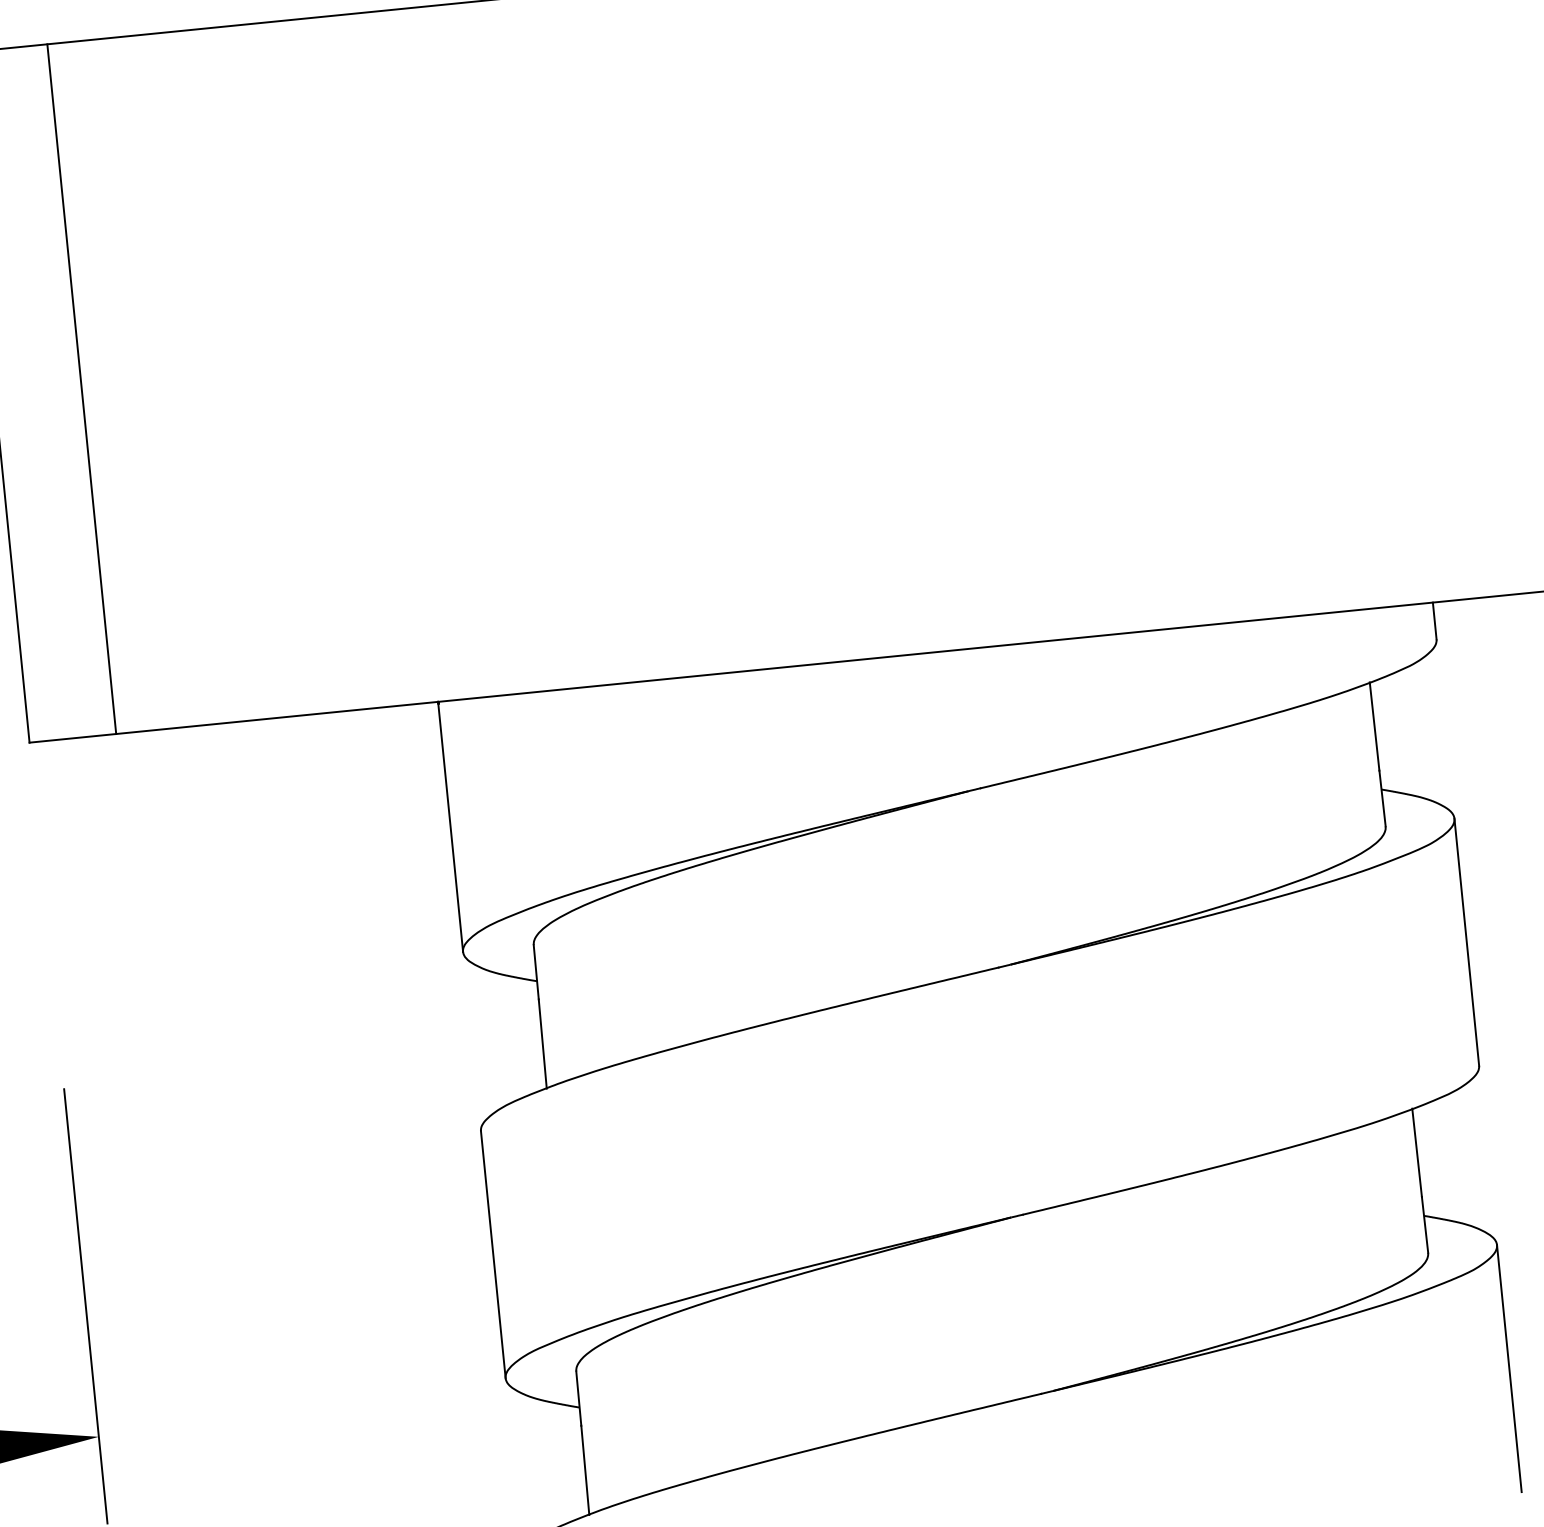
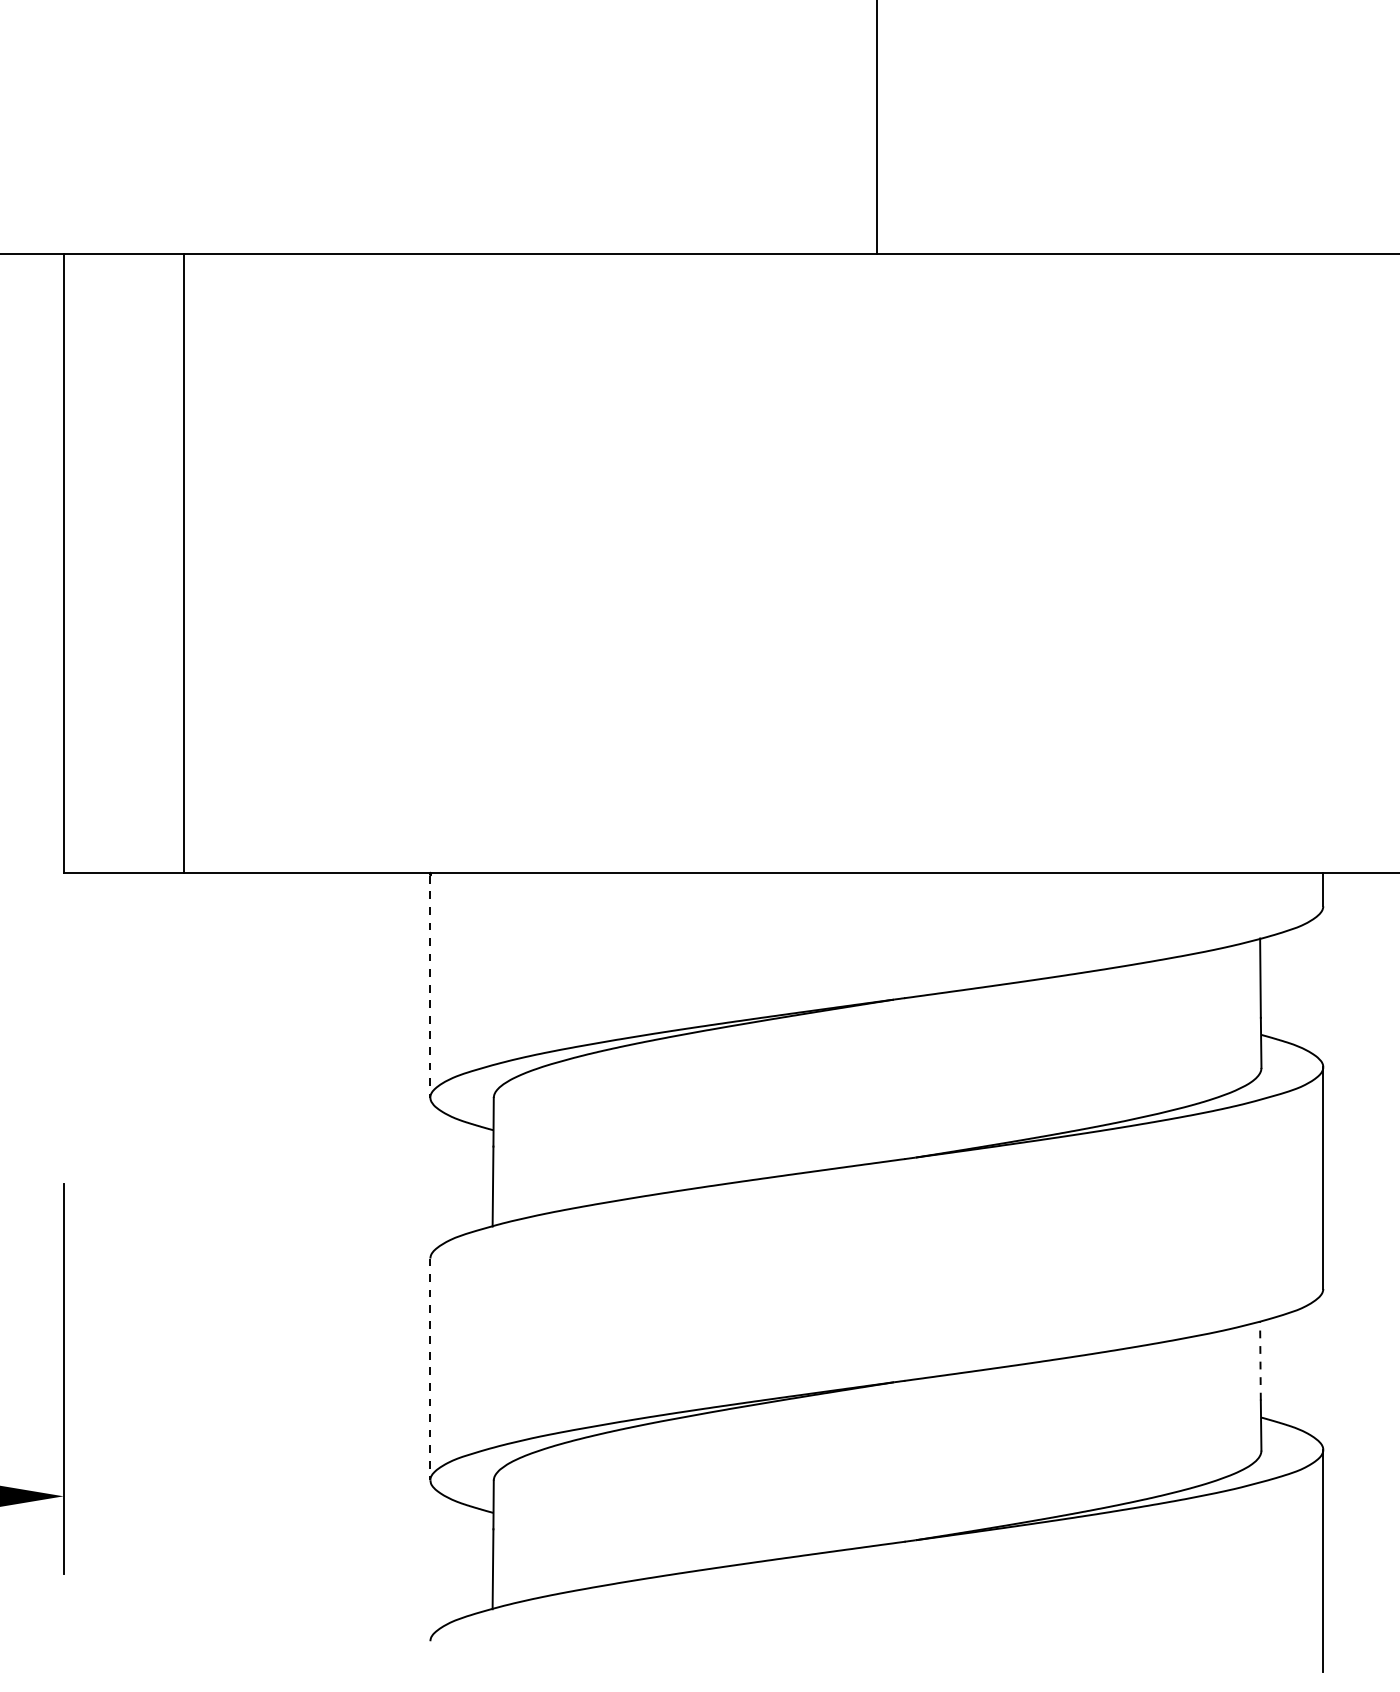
line: (81, 388) -> (184, 563), moved
line: (450, 828) -> (430, 986), solid -> dashed
line: (1417, 1152) -> (1260, 1360), solid -> dashed
line: (493, 1254) -> (430, 1369), solid -> dashed

